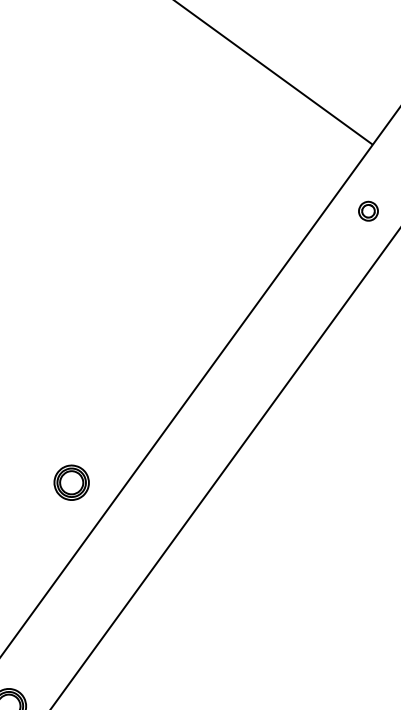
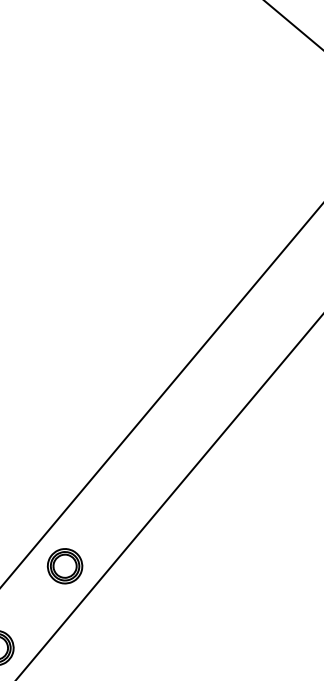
part: (71, 482) -> (64, 565), moved

